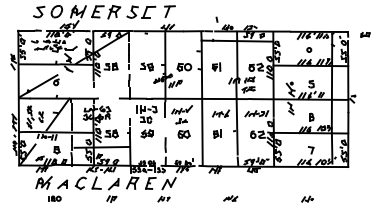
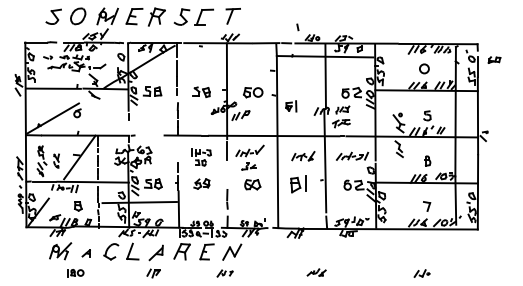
part: (365, 34) -> (494, 59), moved
circle: (309, 49) -> (424, 68), size x1.6
part: (216, 67) -> (291, 106), moved
part: (146, 114) -> (201, 157), size x0.7
part: (217, 134) -> (298, 184), size x1.6
part: (62, 184) -> (86, 253), size x0.6

